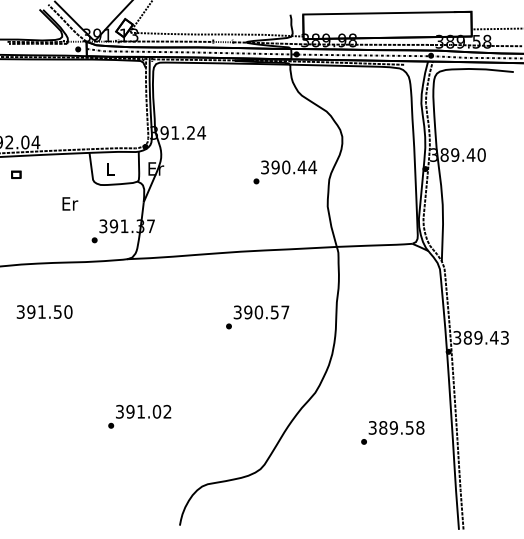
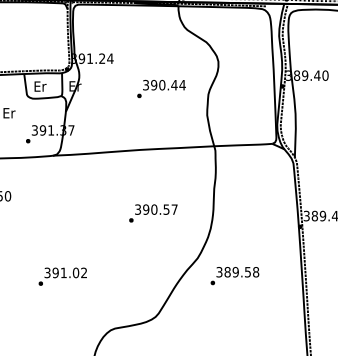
text: (110, 168) -> (40, 86), L -> Er
text: (285, 172) -> (161, 89), moved
text: (257, 317) -> (153, 213), moved
text: (392, 432) -> (234, 275), moved

